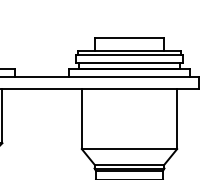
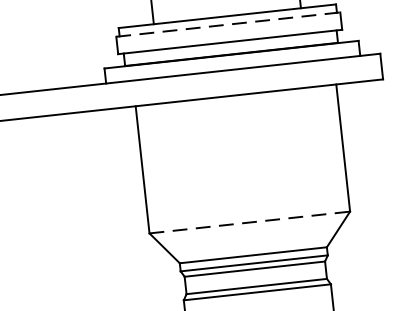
line: (130, 55) -> (230, 25), solid -> dashed
line: (129, 149) -> (249, 223), solid -> dashed

